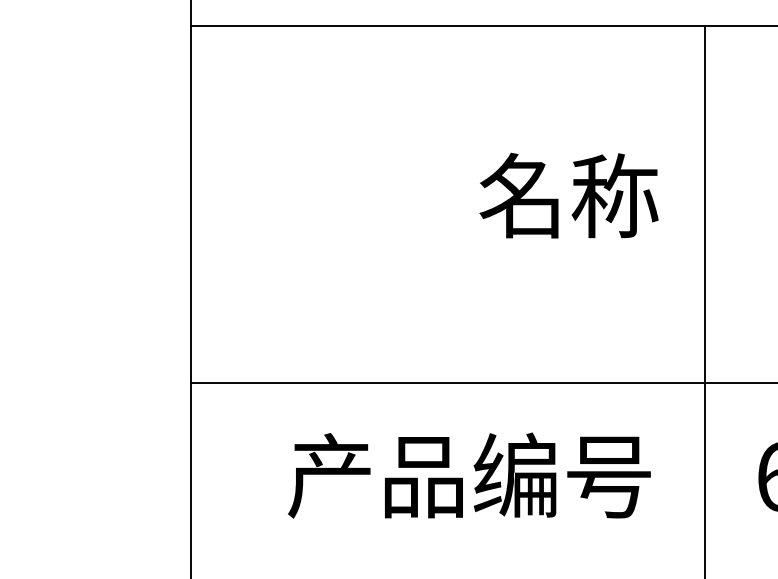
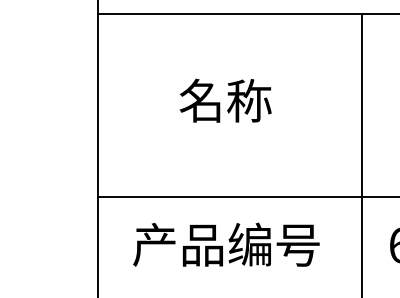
text: (568, 195) -> (225, 100), moved
text: (469, 475) -> (226, 244), moved

